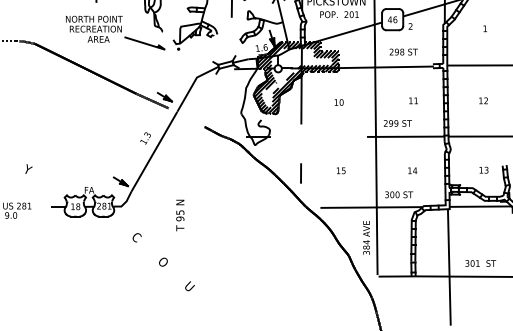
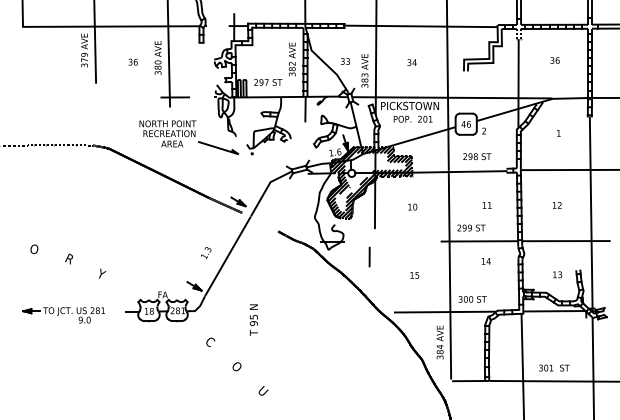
text: (145, 138) -> (206, 253), moved
text: (411, 170) -> (485, 261), moved
line: (300, 172) -> (369, 256), moved

